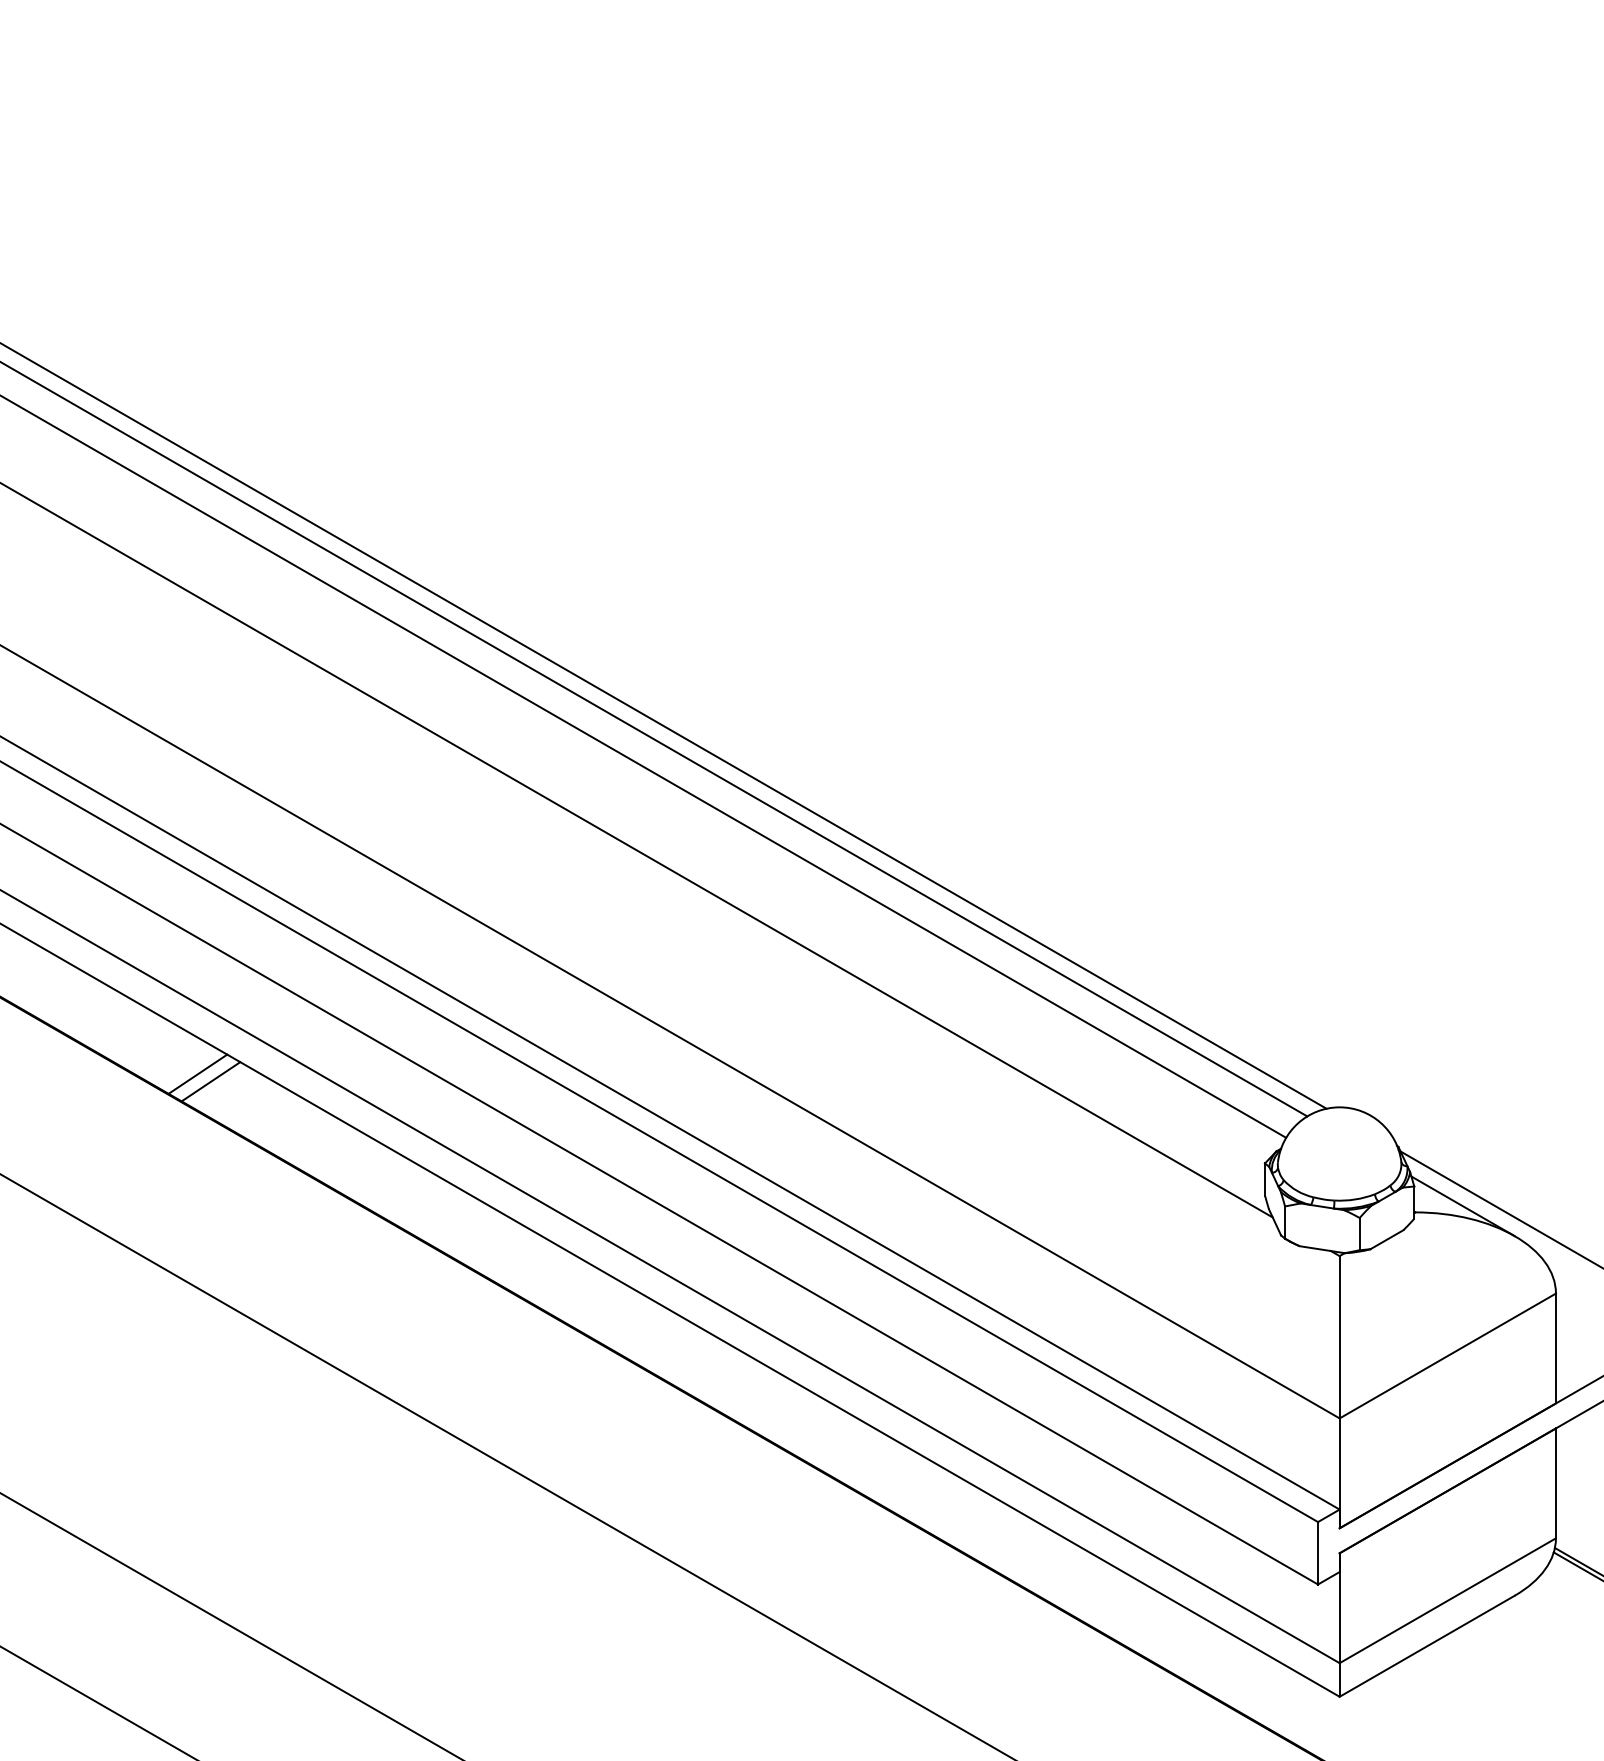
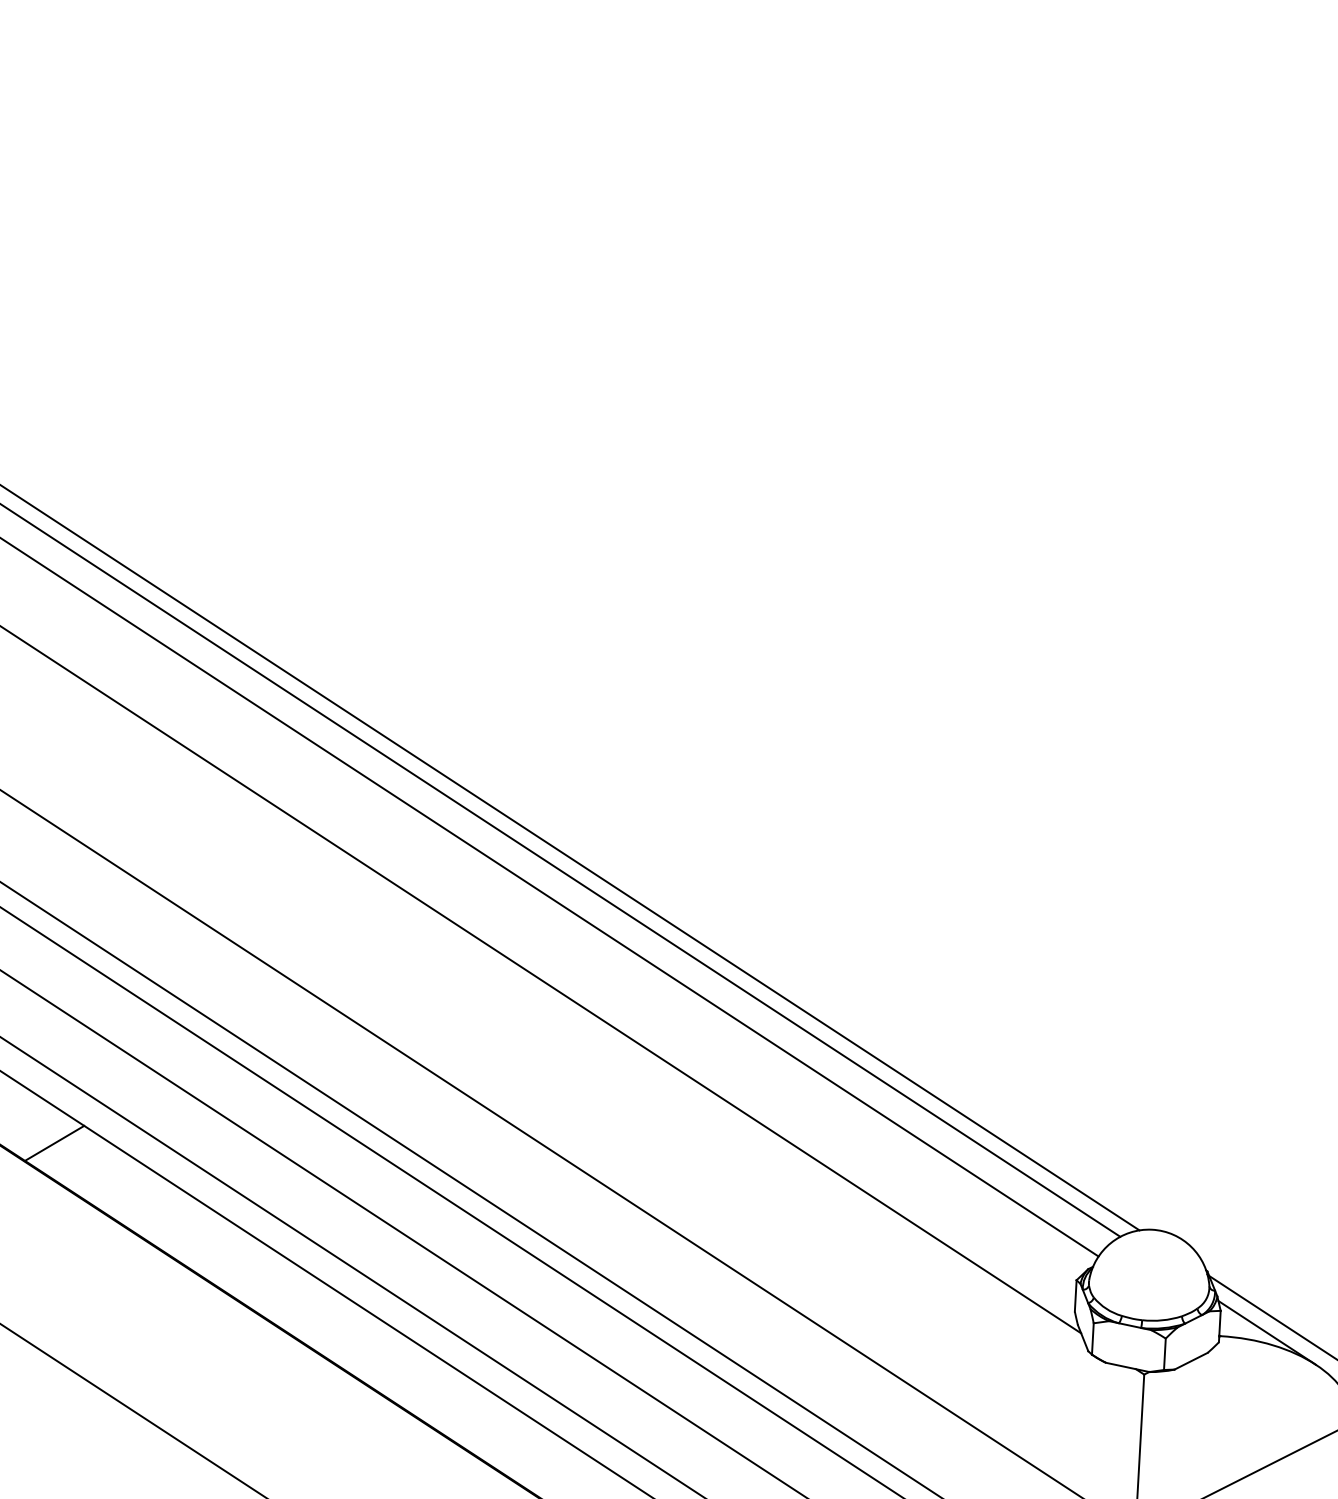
line: (197, 1073) -> (41, 1134), removed

